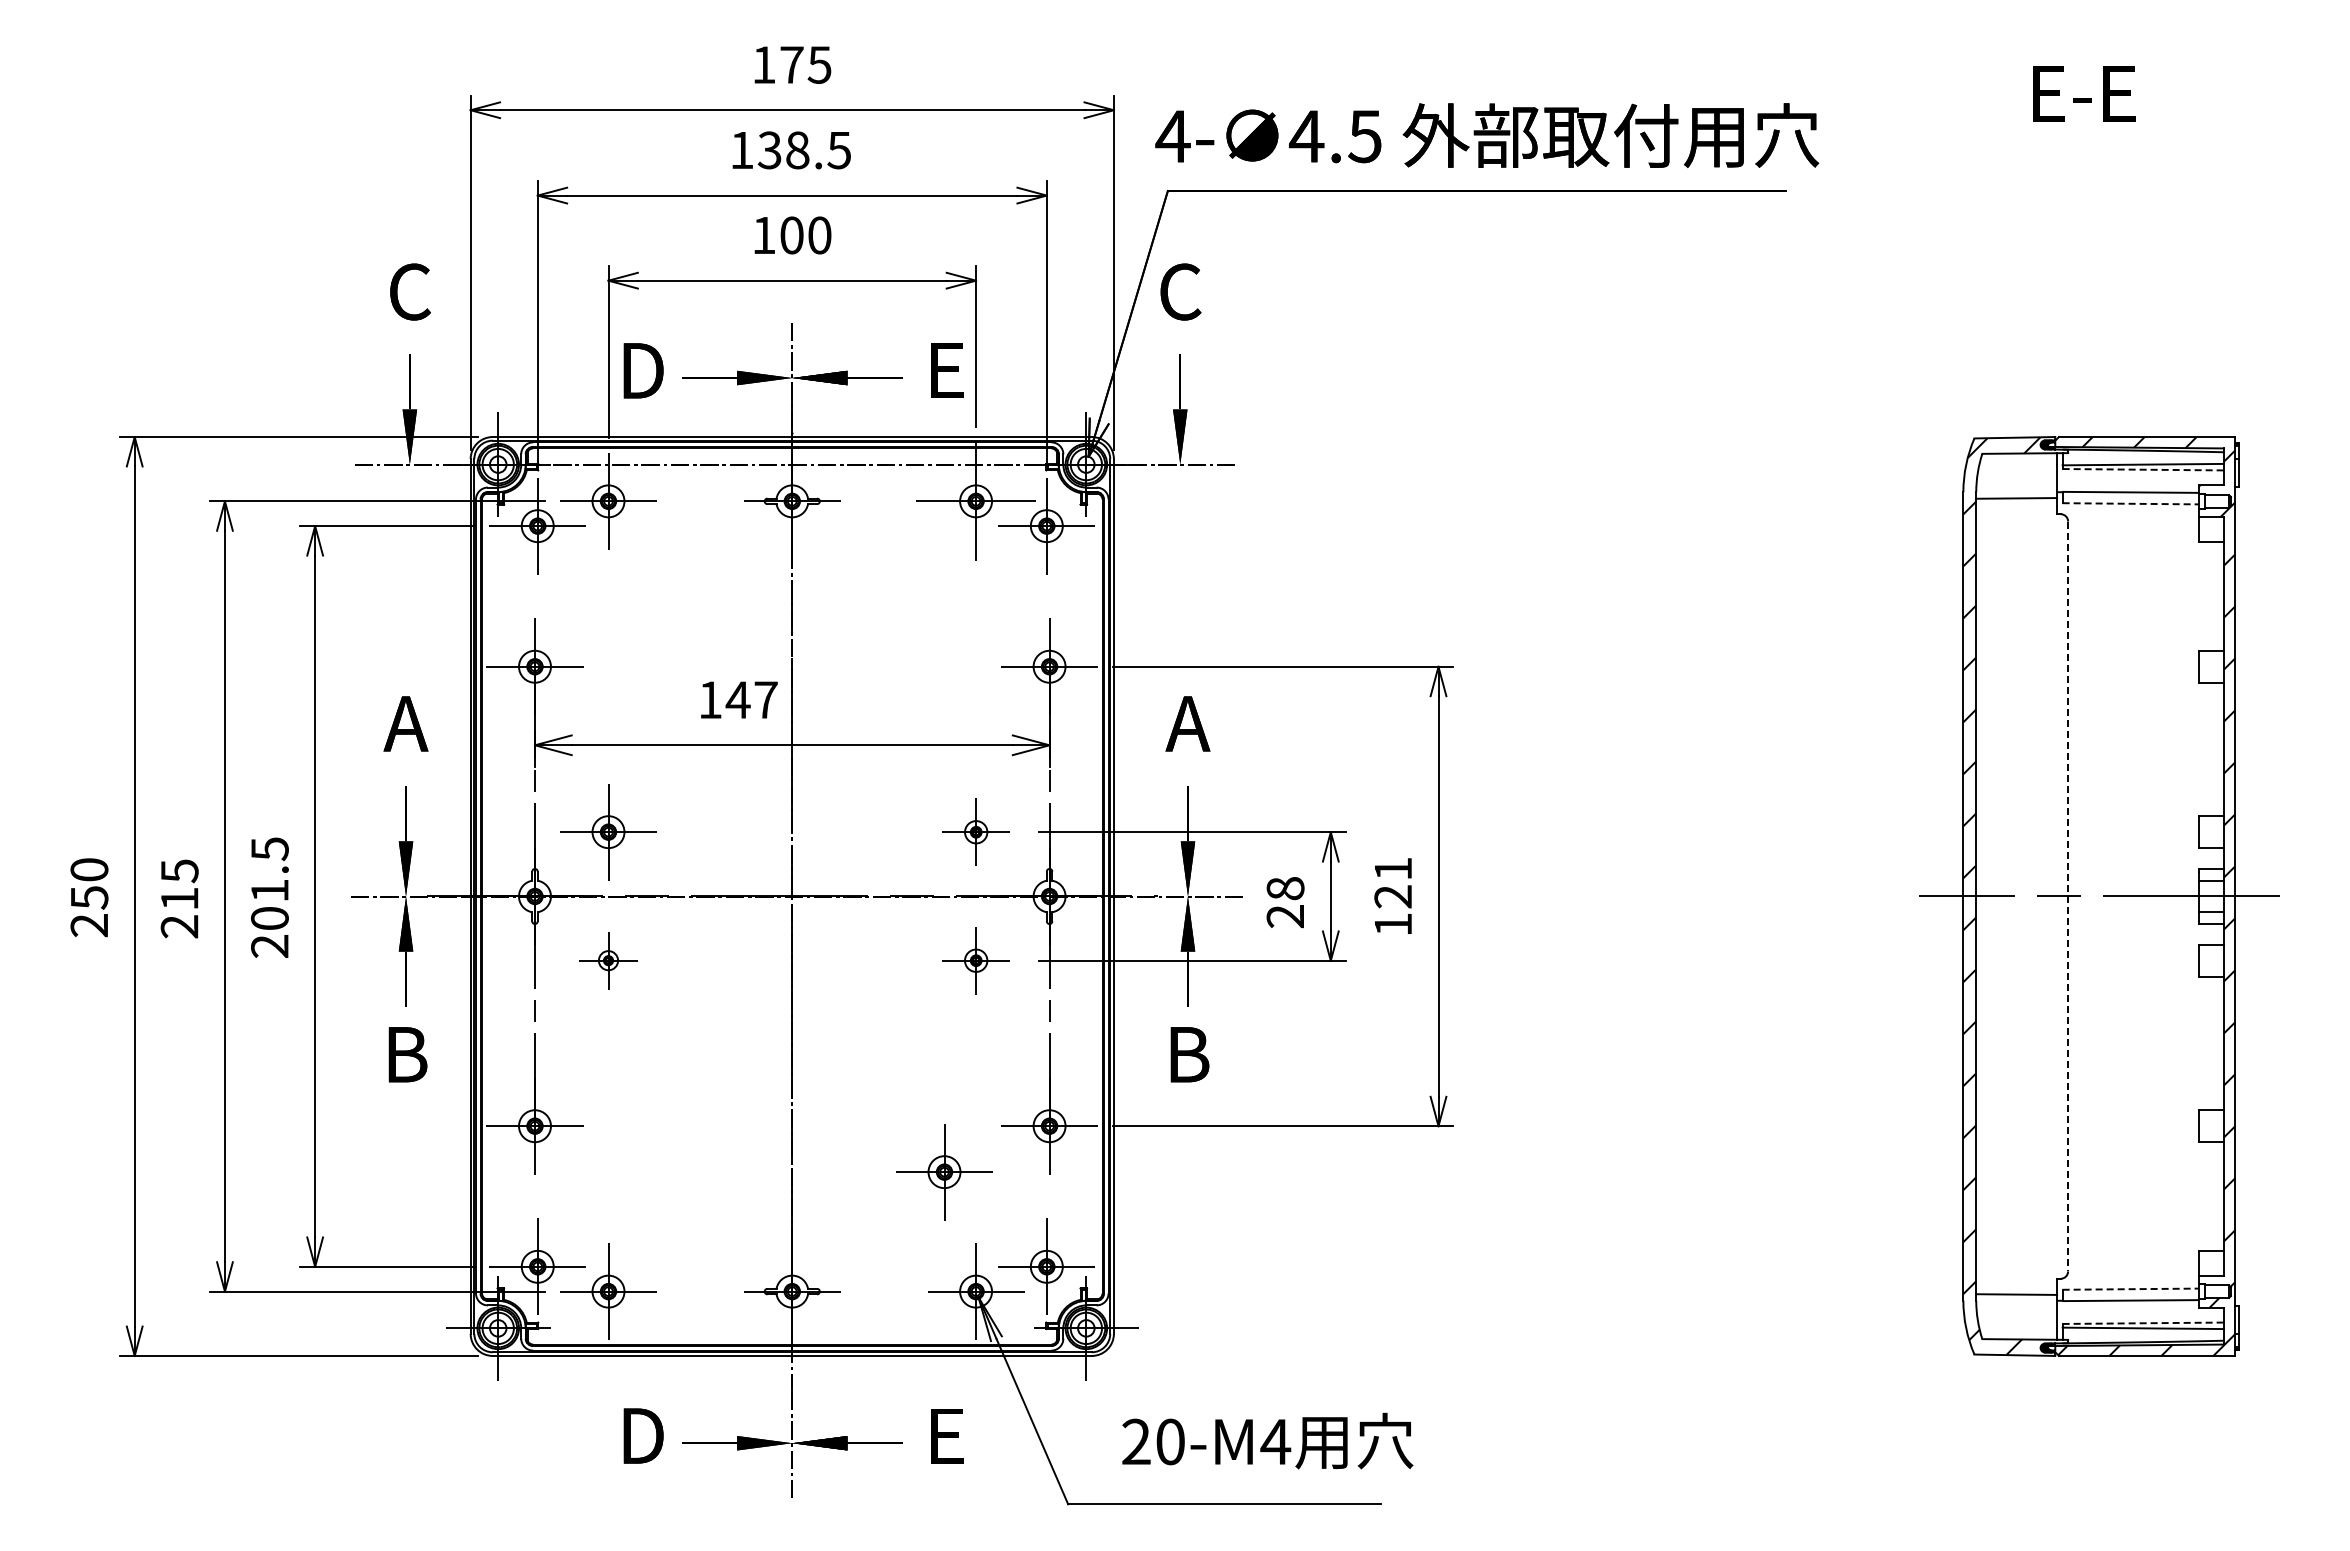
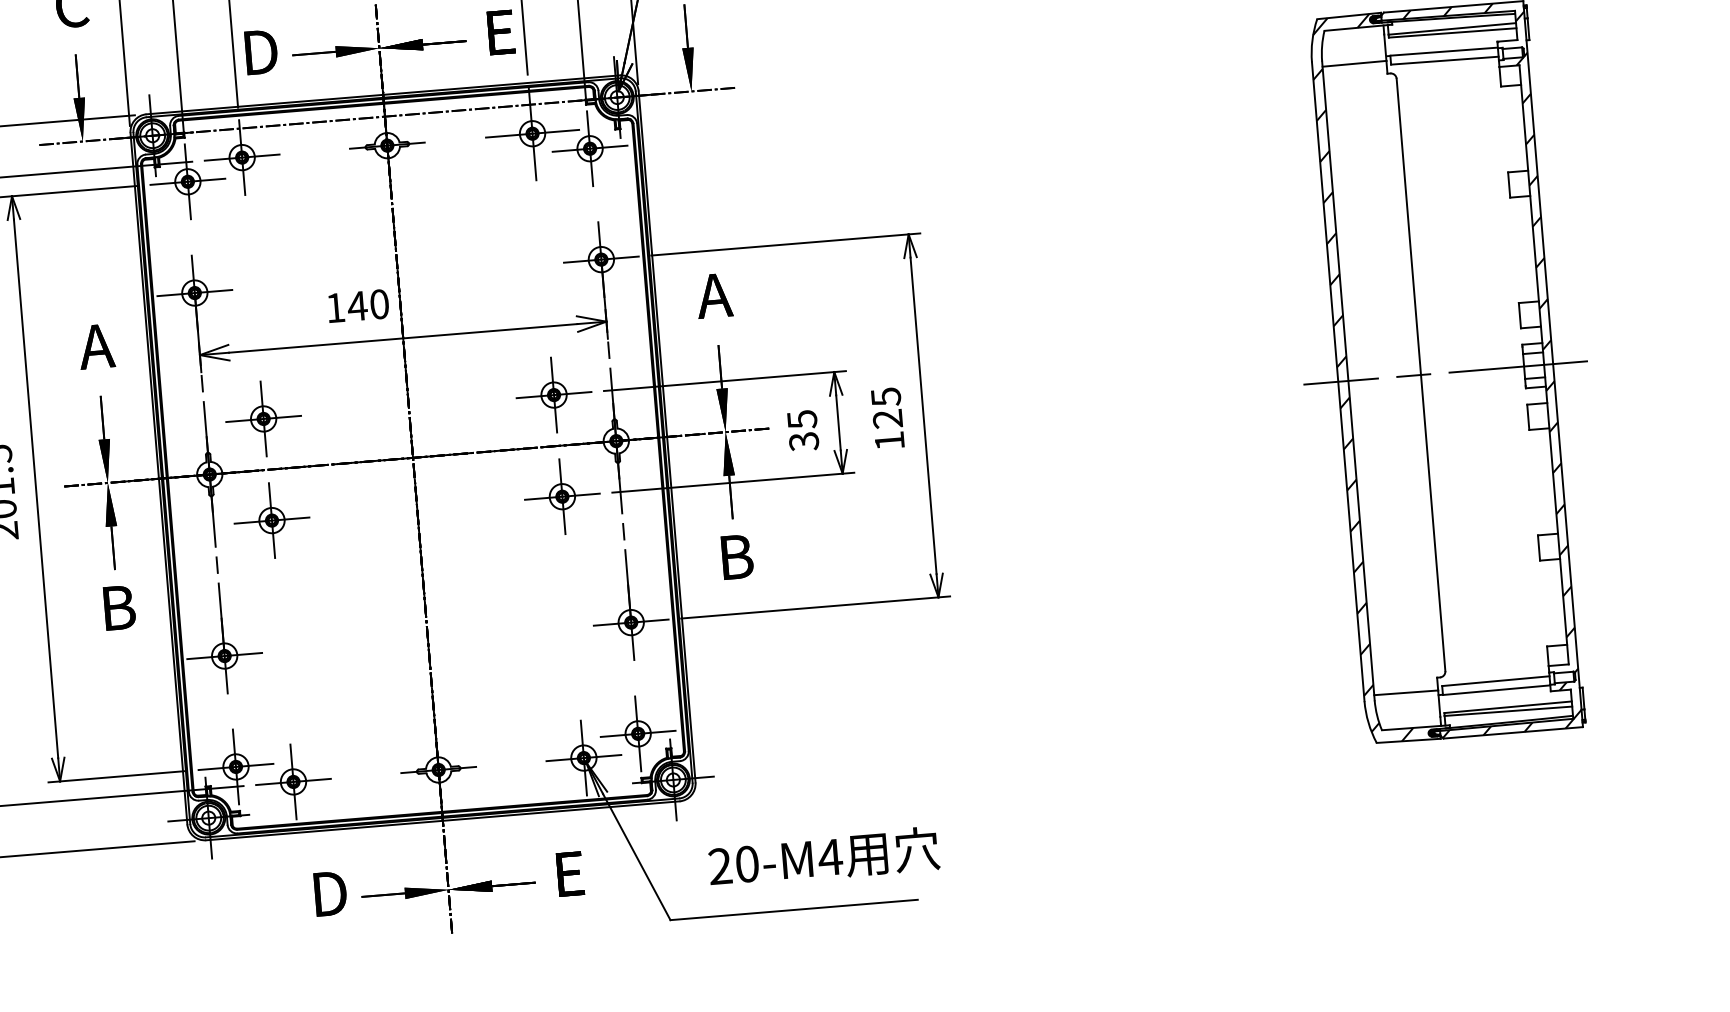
line: (2143, 469) -> (1452, 32), dashed -> solid
line: (2131, 503) -> (1445, 60), dashed -> solid
text: (765, 700) -> (379, 304), 147 -> 140
part: (976, 832) -> (554, 395), size x1.43
text: (1393, 869) -> (886, 397), 121 -> 125
line: (2068, 896) -> (1421, 374), dashed -> solid
text: (1285, 902) -> (803, 430), 28 -> 35
part: (608, 960) -> (271, 520), size x1.67
part: (976, 960) -> (562, 496), size x1.43
part: (944, 1172) -> (551, 666), removed
line: (2131, 1289) -> (1496, 681), dashed -> solid
line: (2143, 1323) -> (1508, 707), dashed -> solid

